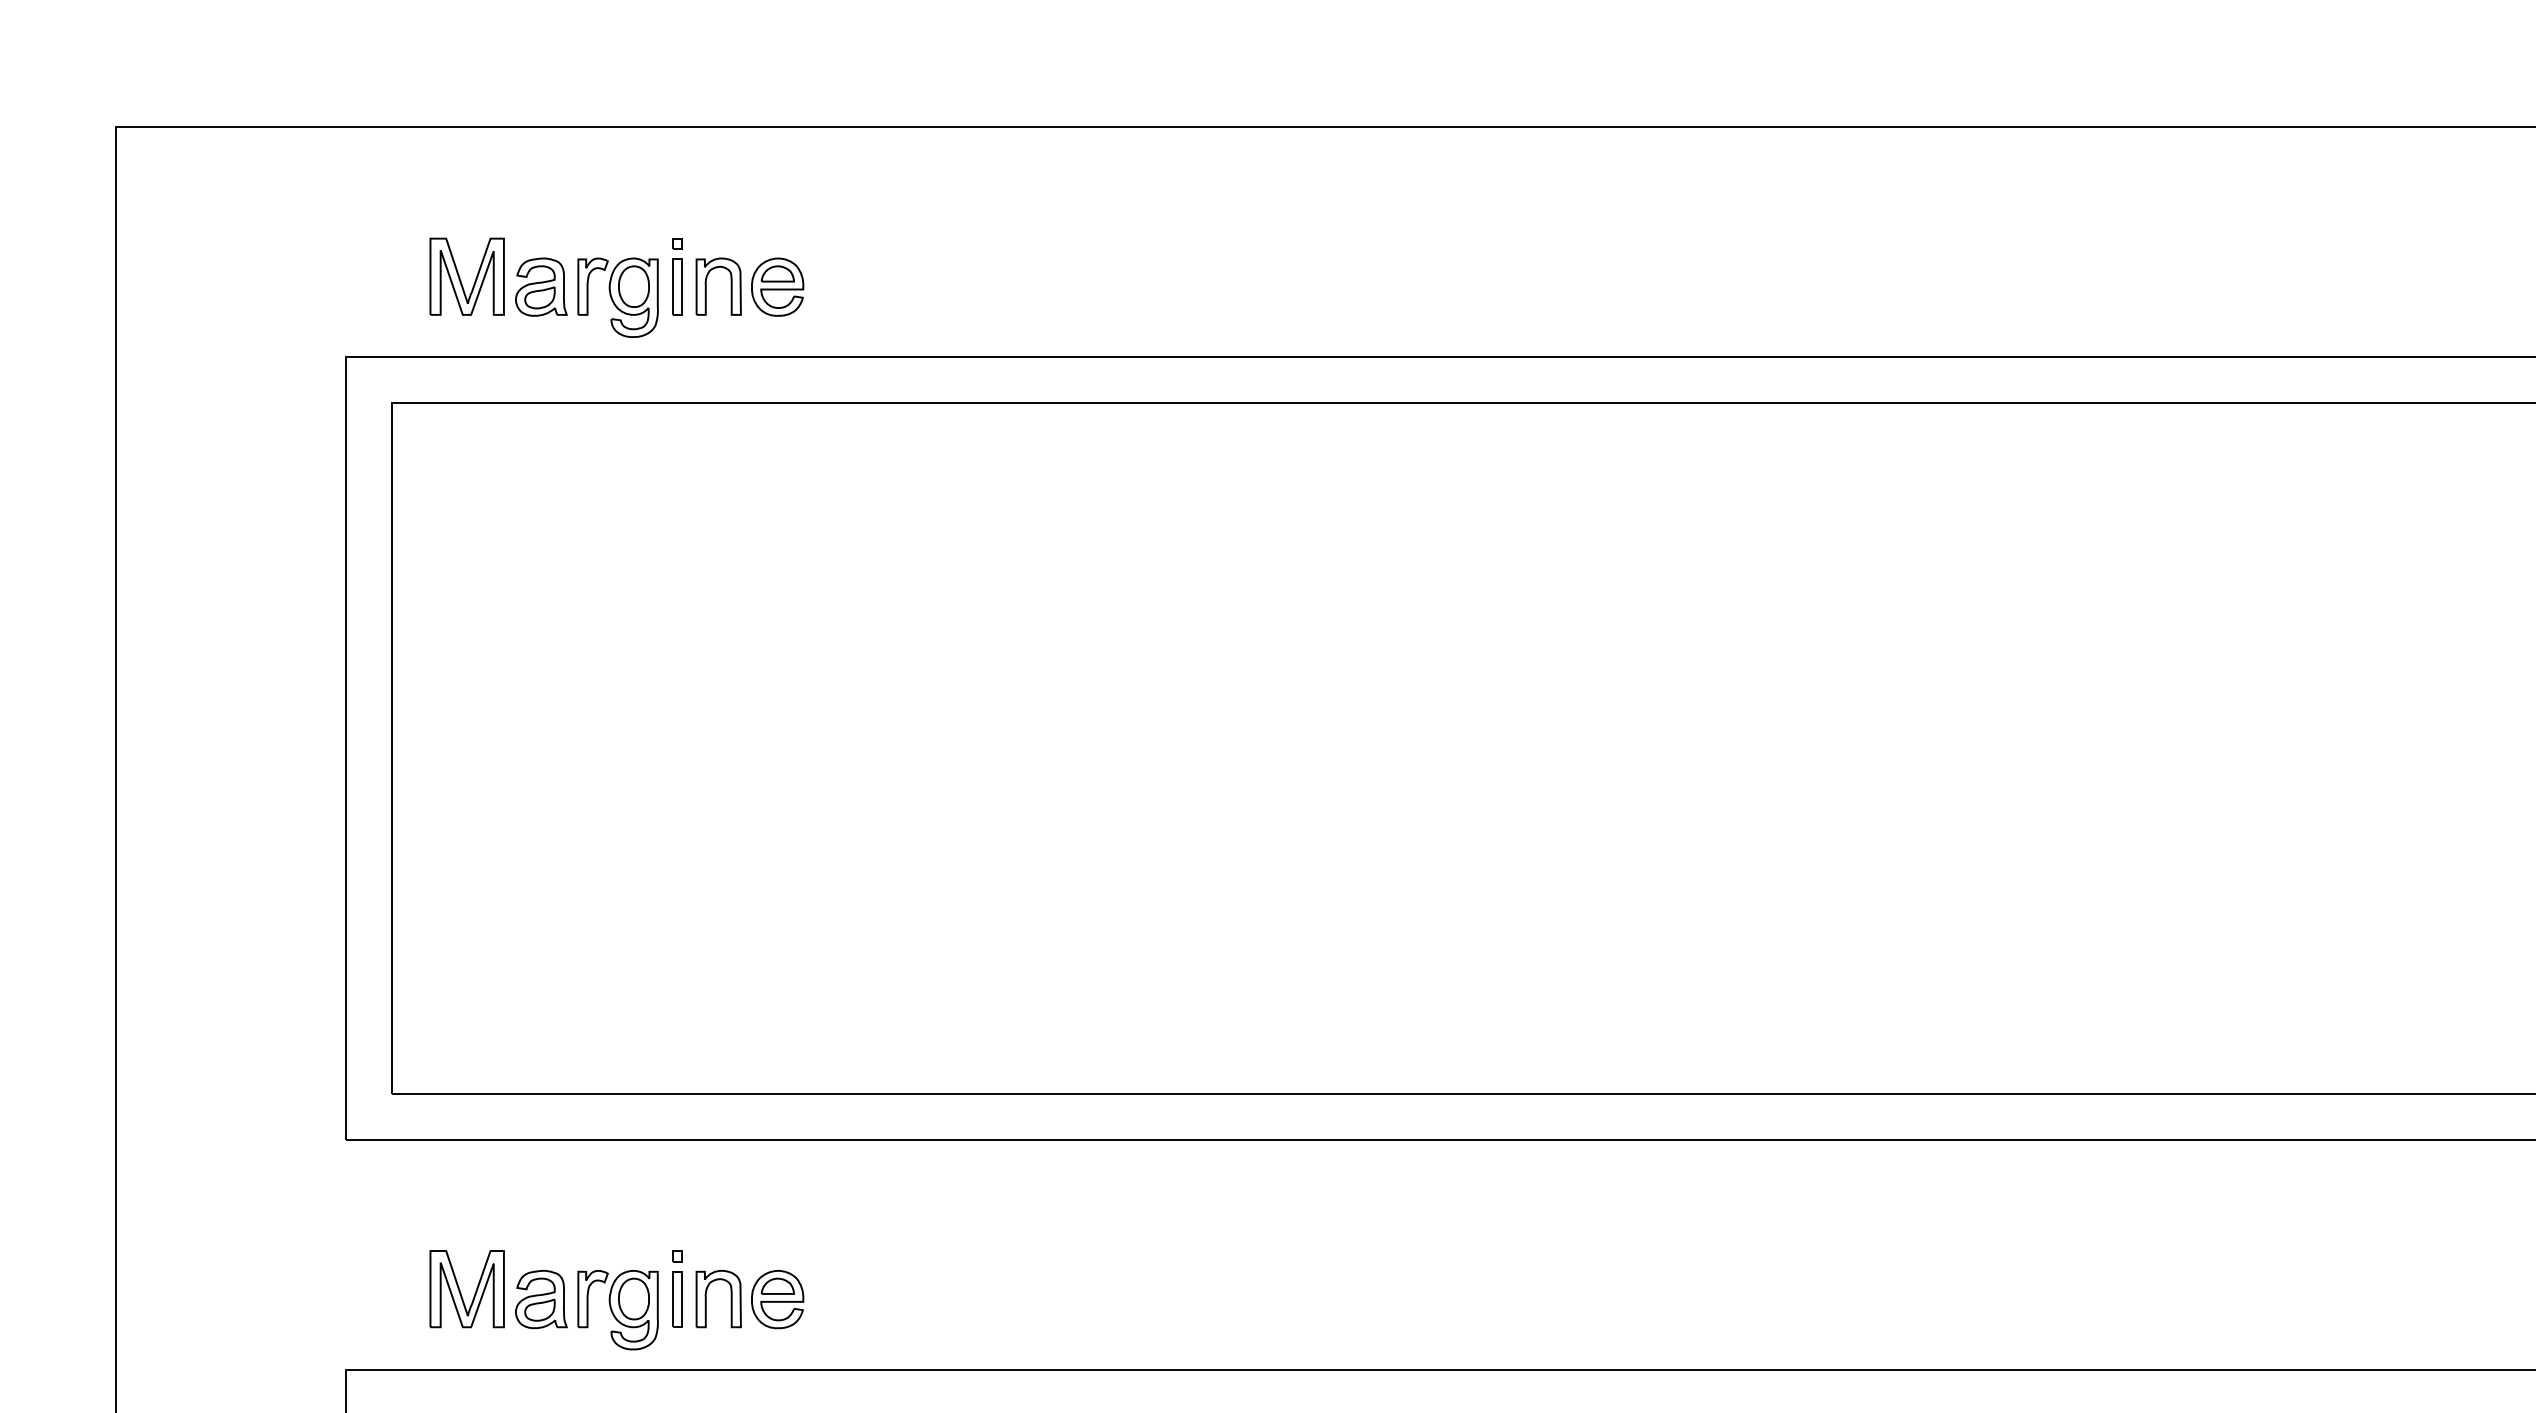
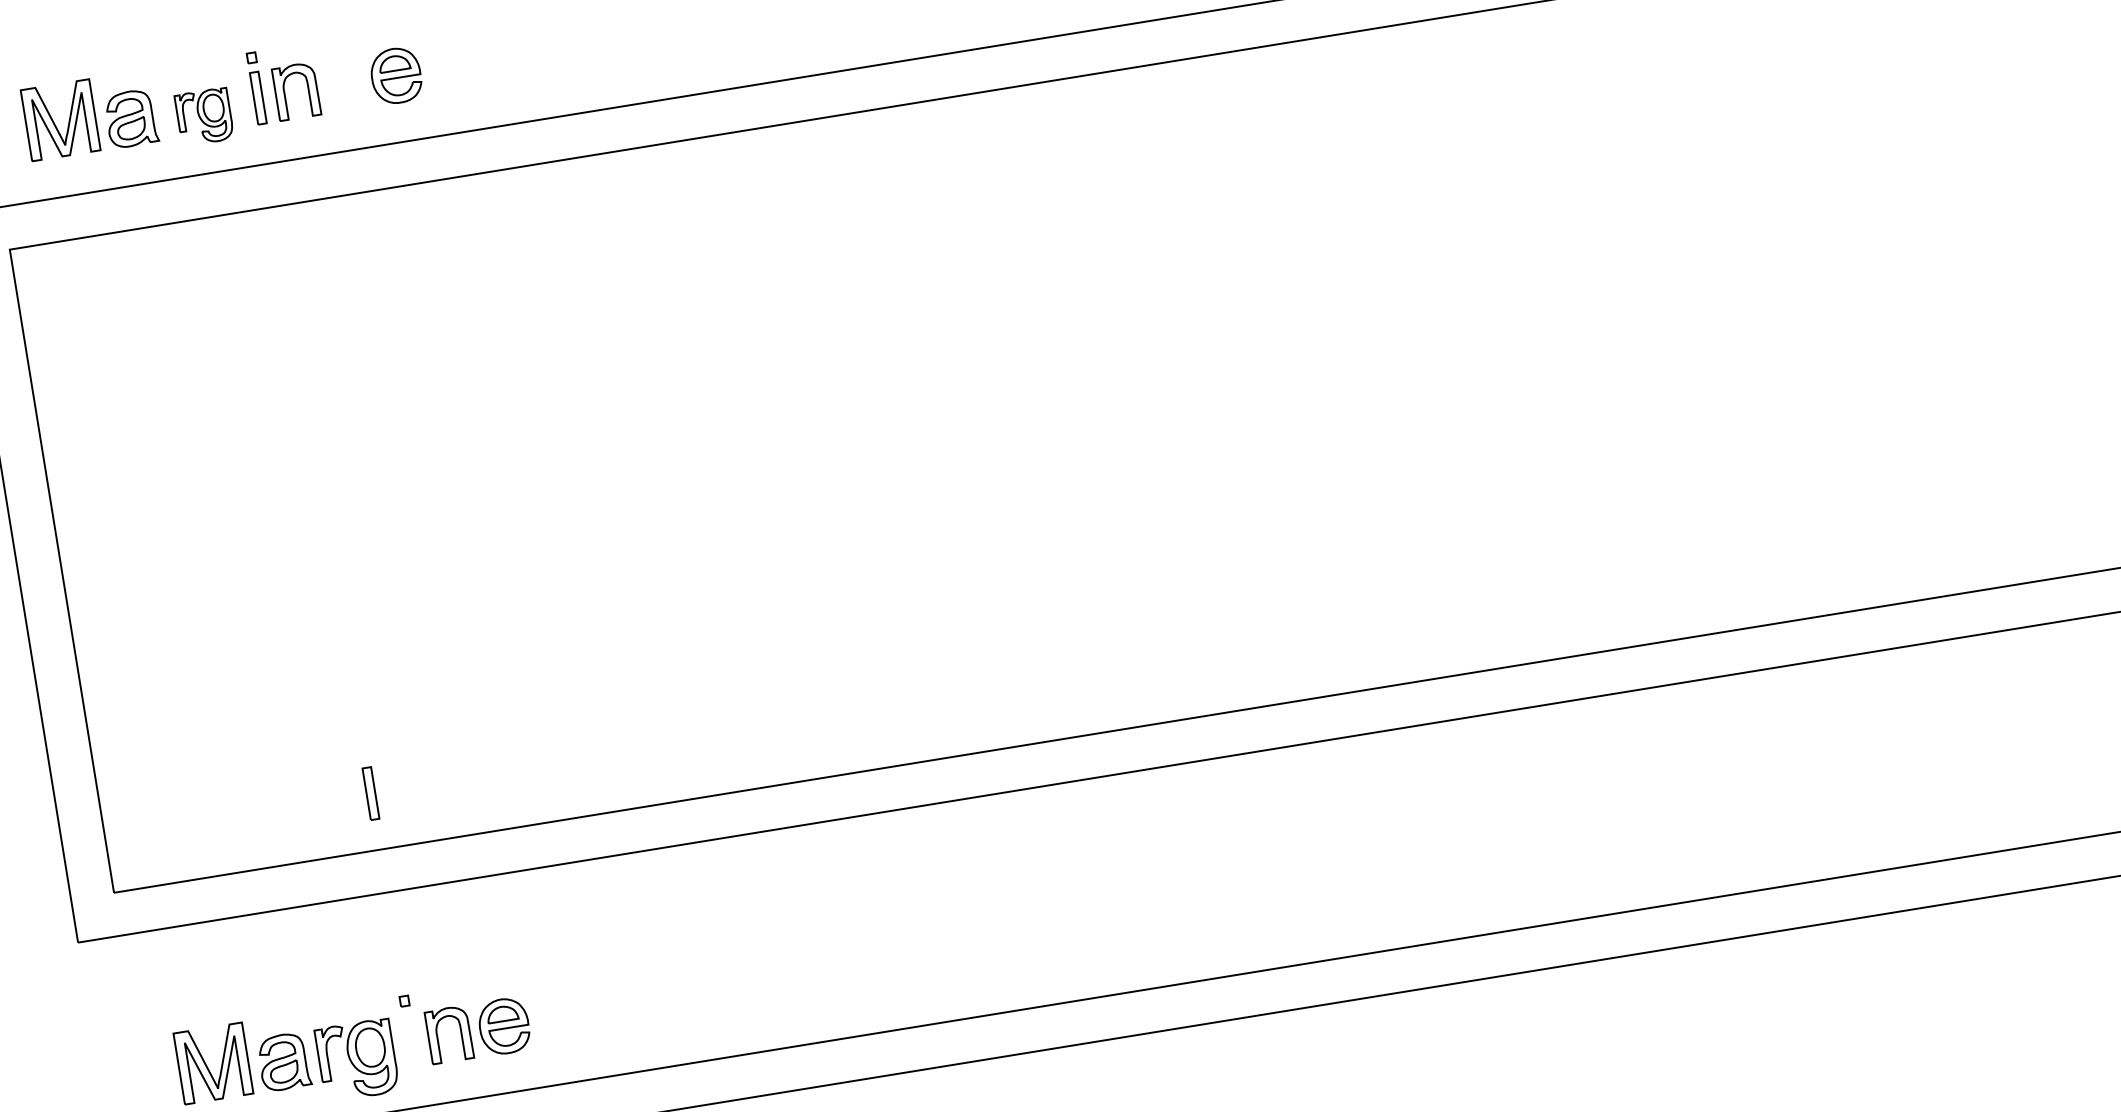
part: (777, 286) -> (396, 75), moved
part: (617, 297) -> (203, 116), size x0.7
part: (677, 1299) -> (370, 793), moved

